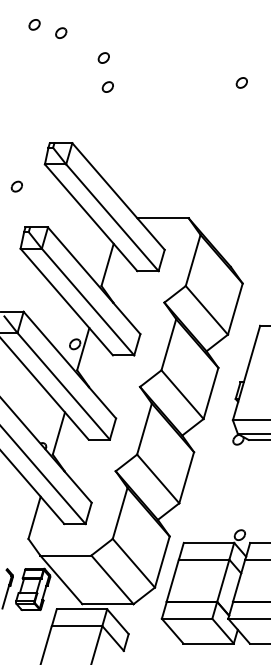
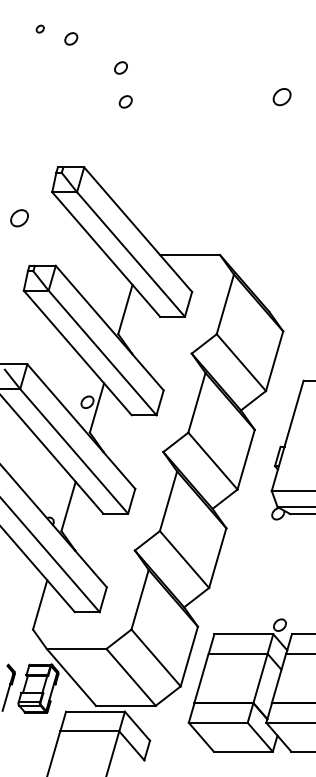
part: (34, 24) -> (40, 28), size x0.6
part: (242, 82) -> (282, 96), size x1.4
part: (16, 186) -> (19, 217), size x1.4

